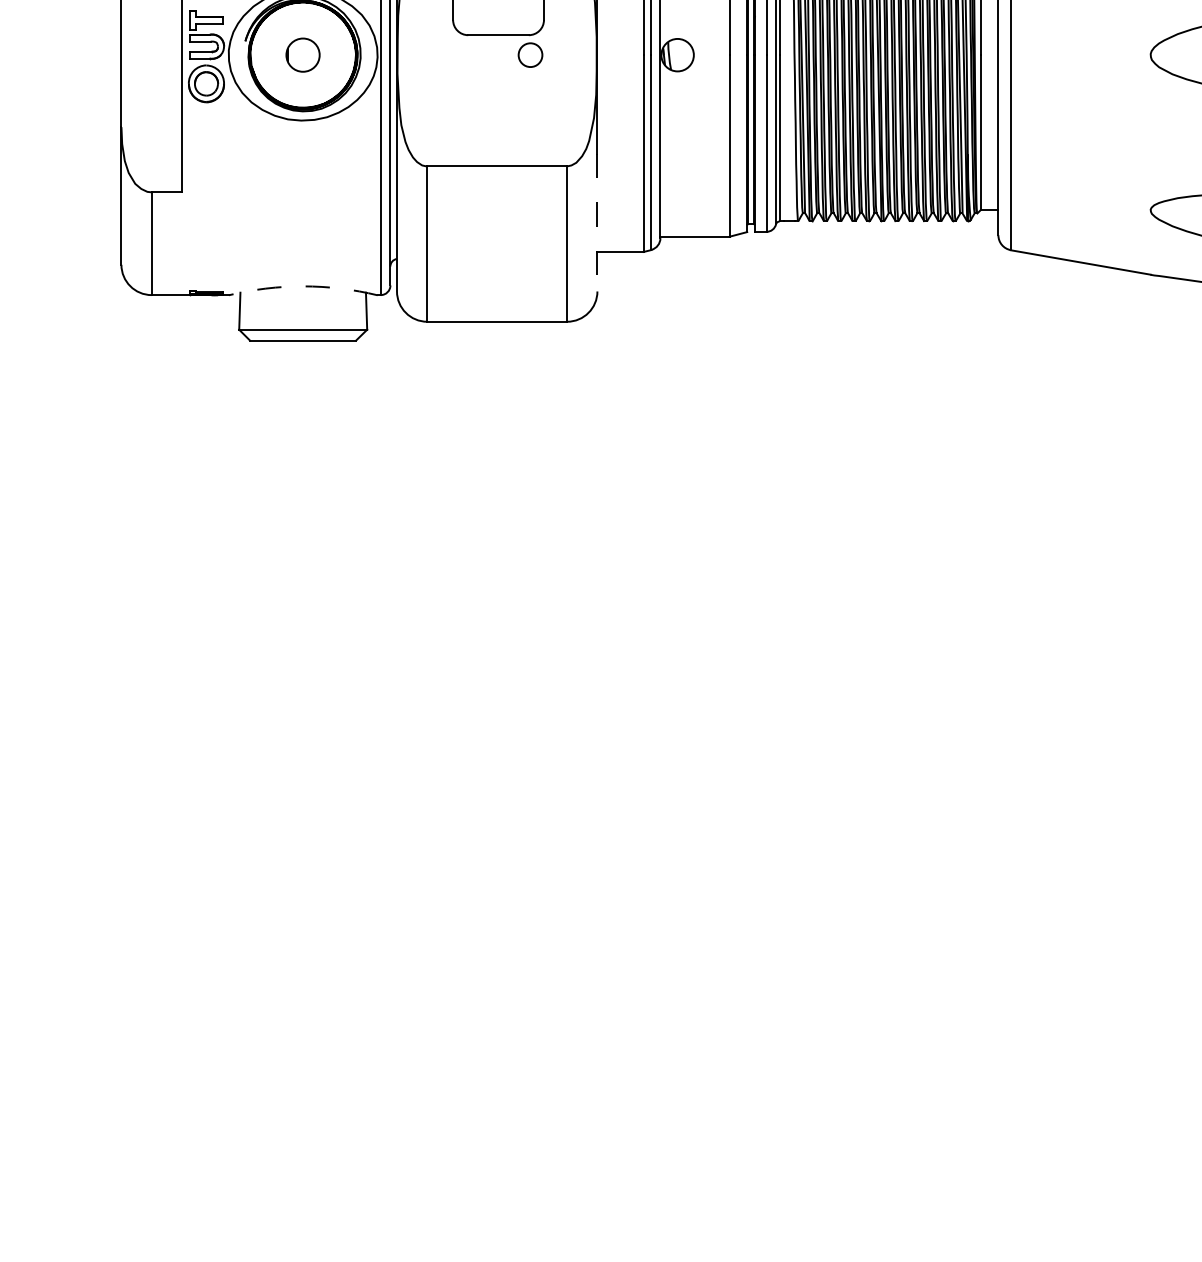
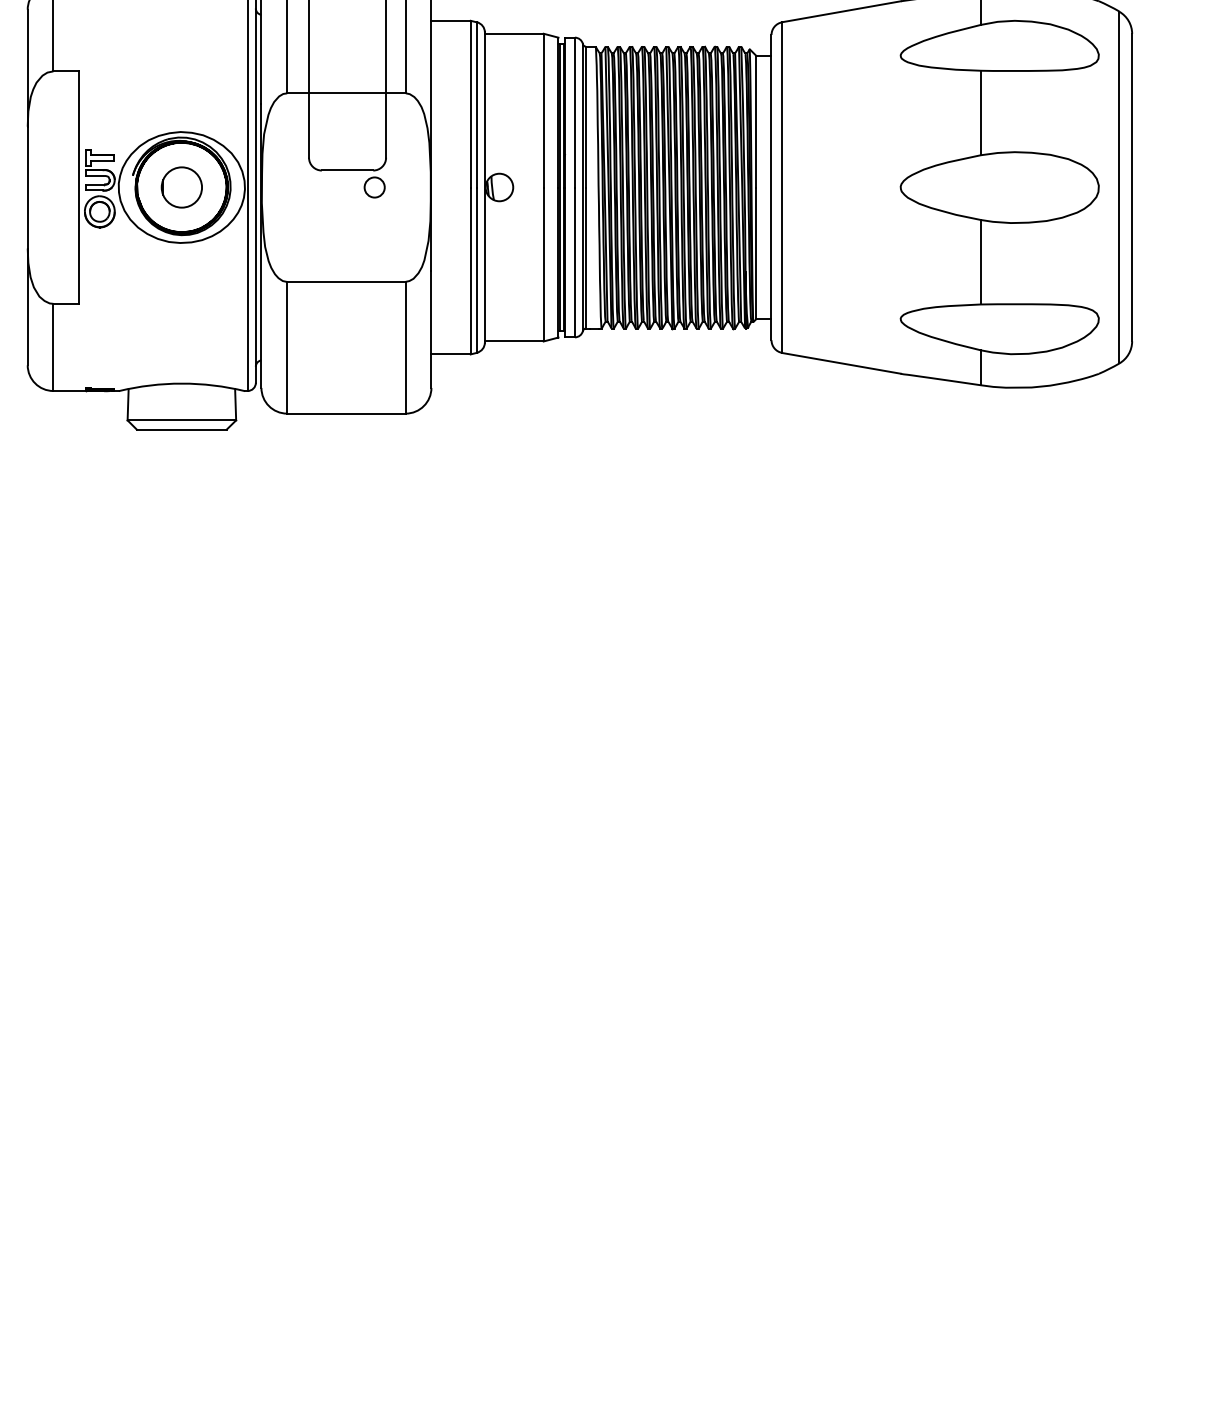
circle: (302, 55) -> (181, 187), size x1.43
line: (597, 223) -> (431, 330), dashed -> solid
arc: (302, 286) -> (181, 383), dashed -> solid

